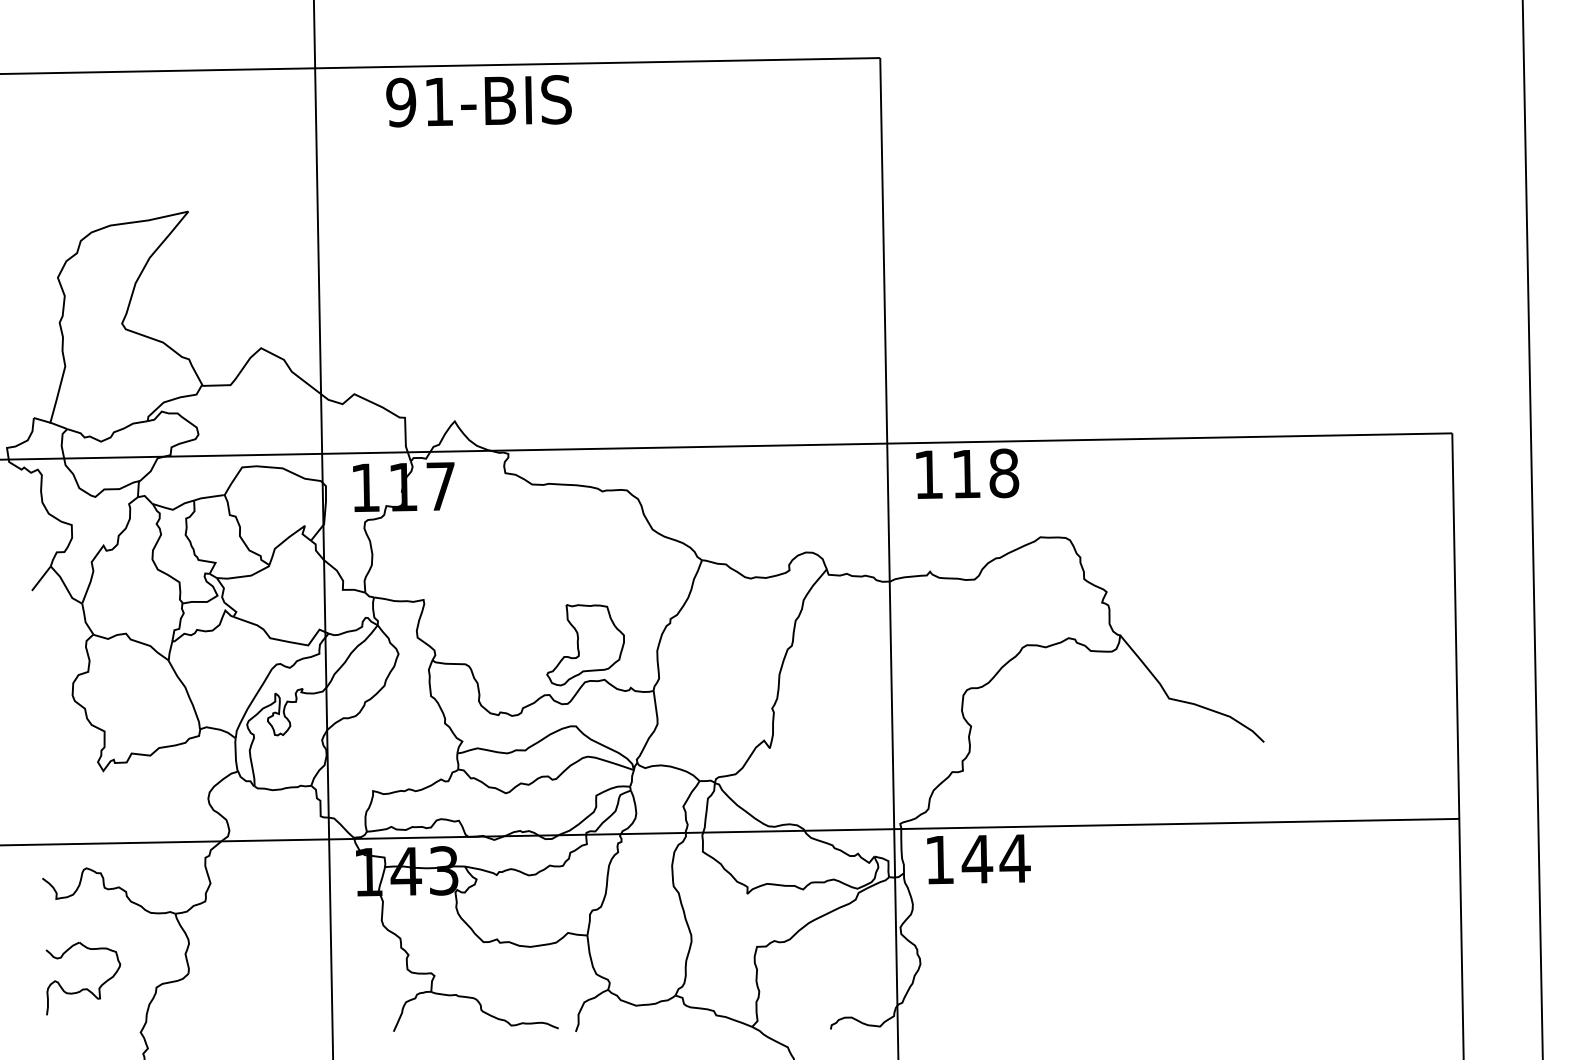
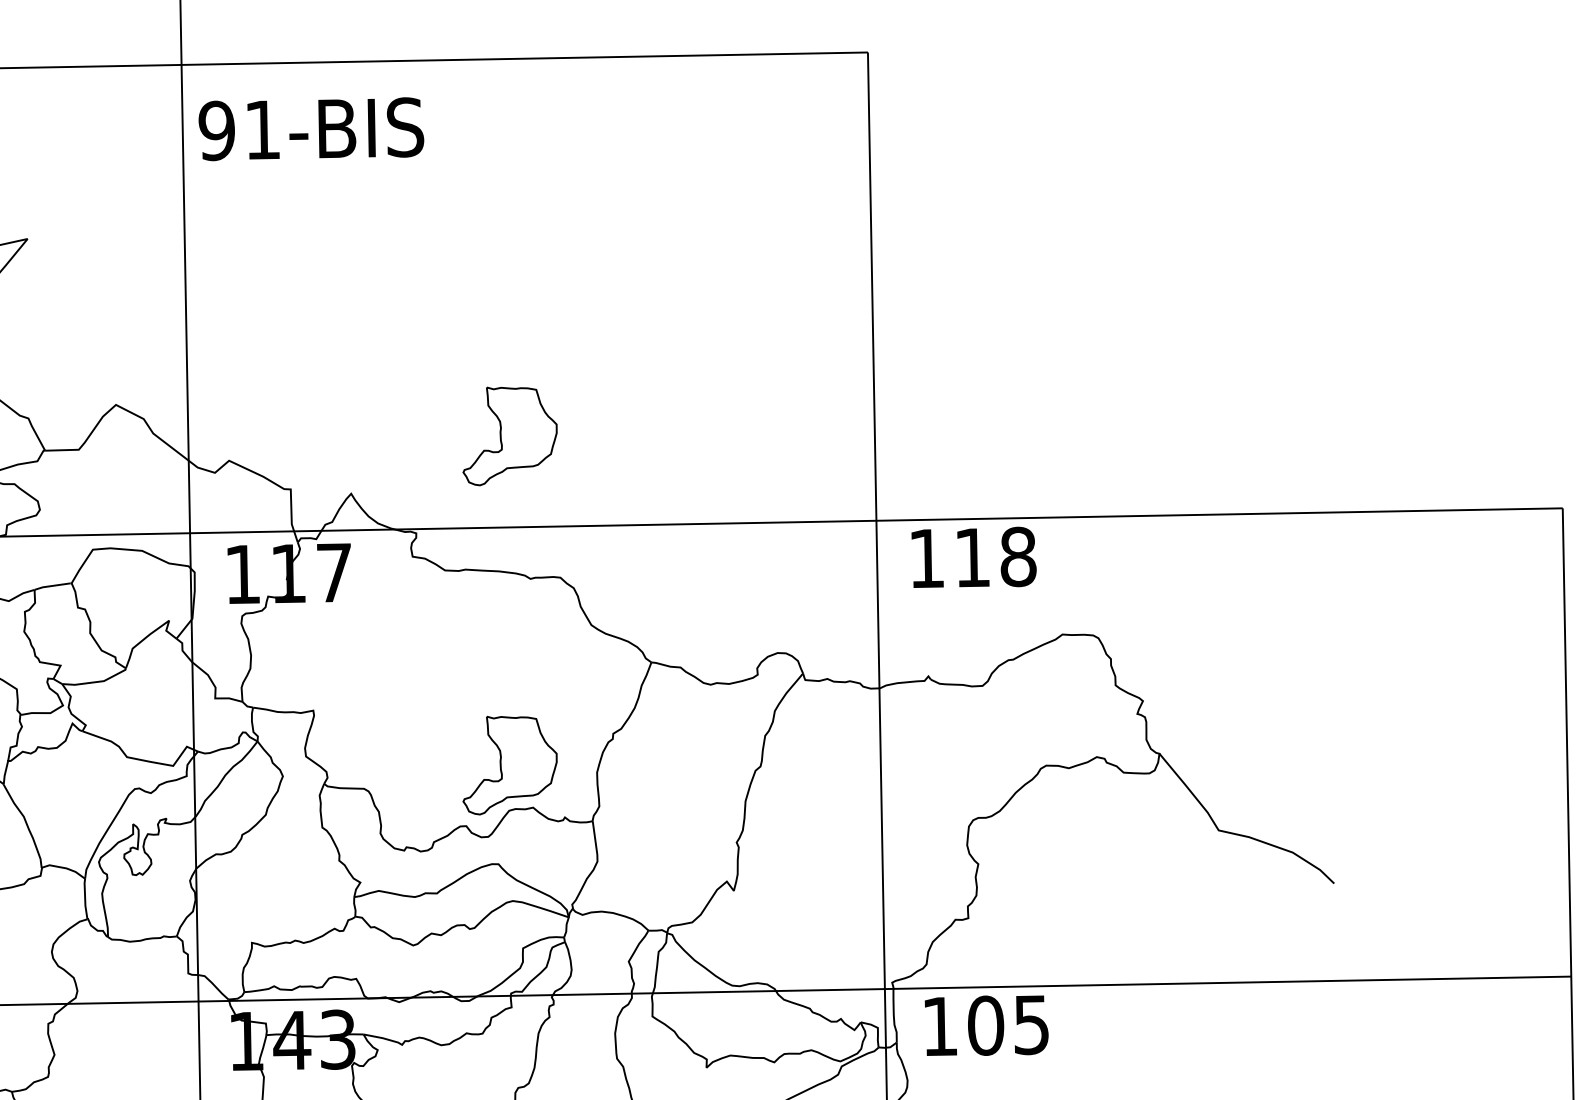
text: (478, 101) -> (310, 129), moved
part: (585, 374) -> (509, 436), added
text: (995, 859) -> (1007, 1025), 144 -> 105

